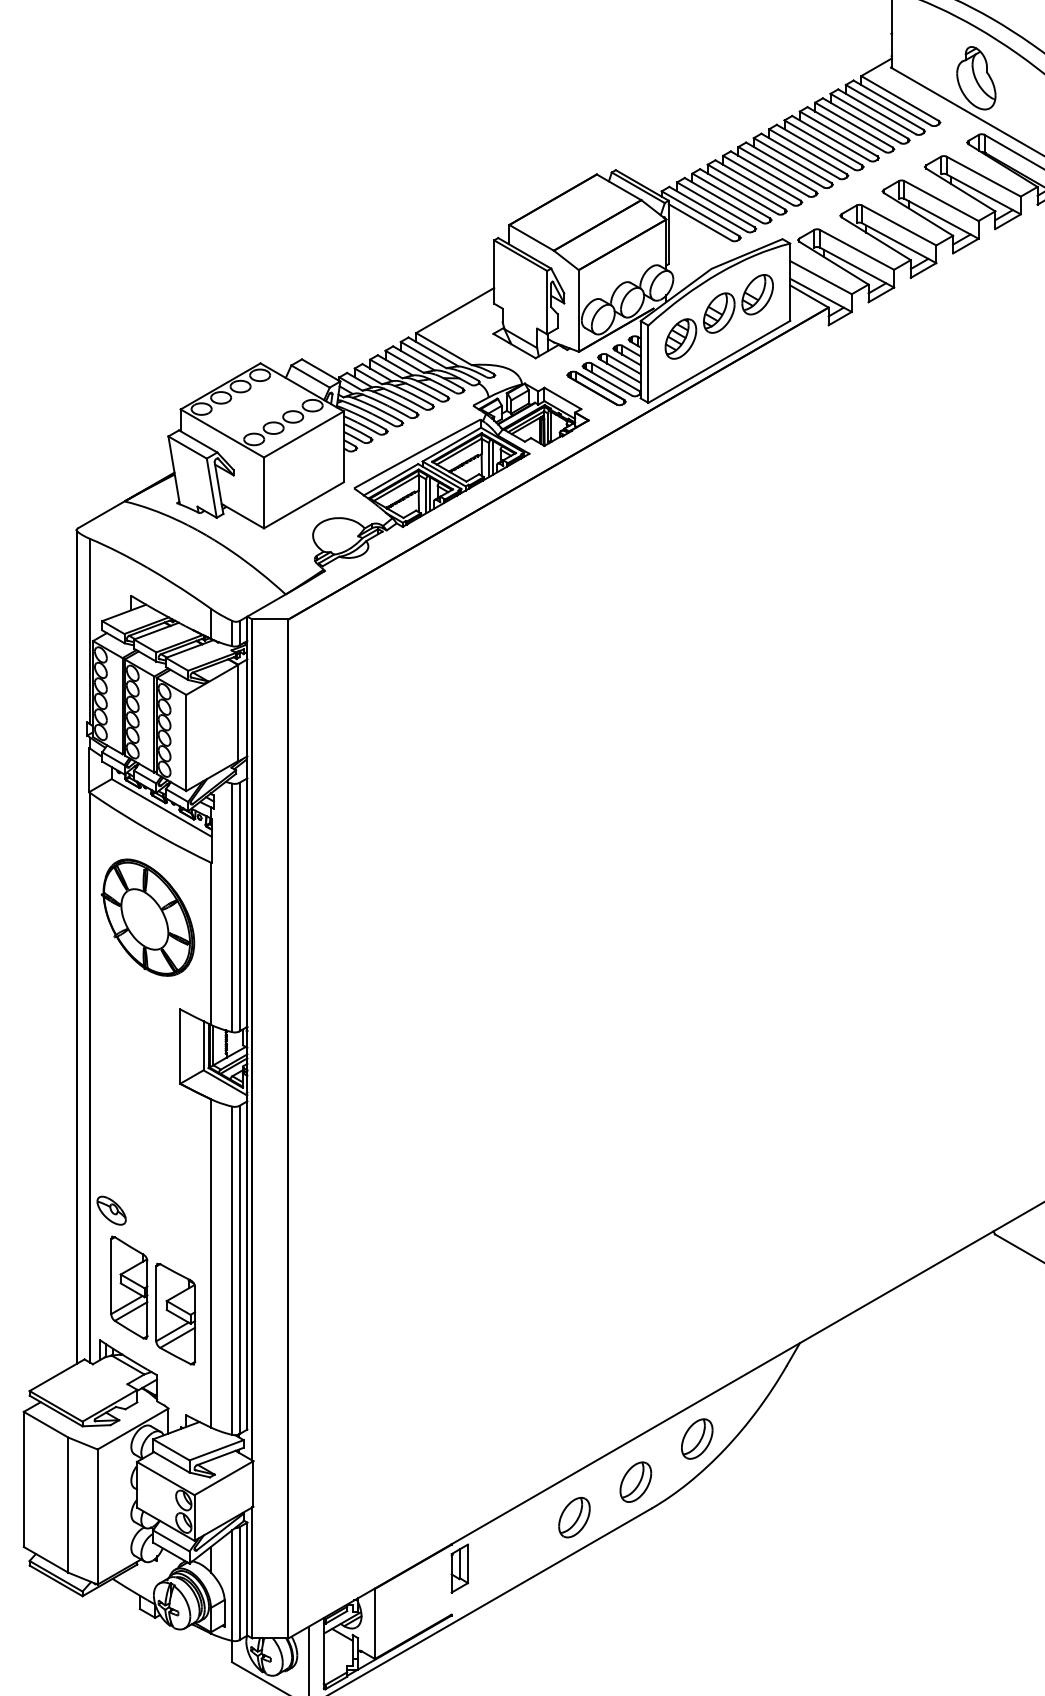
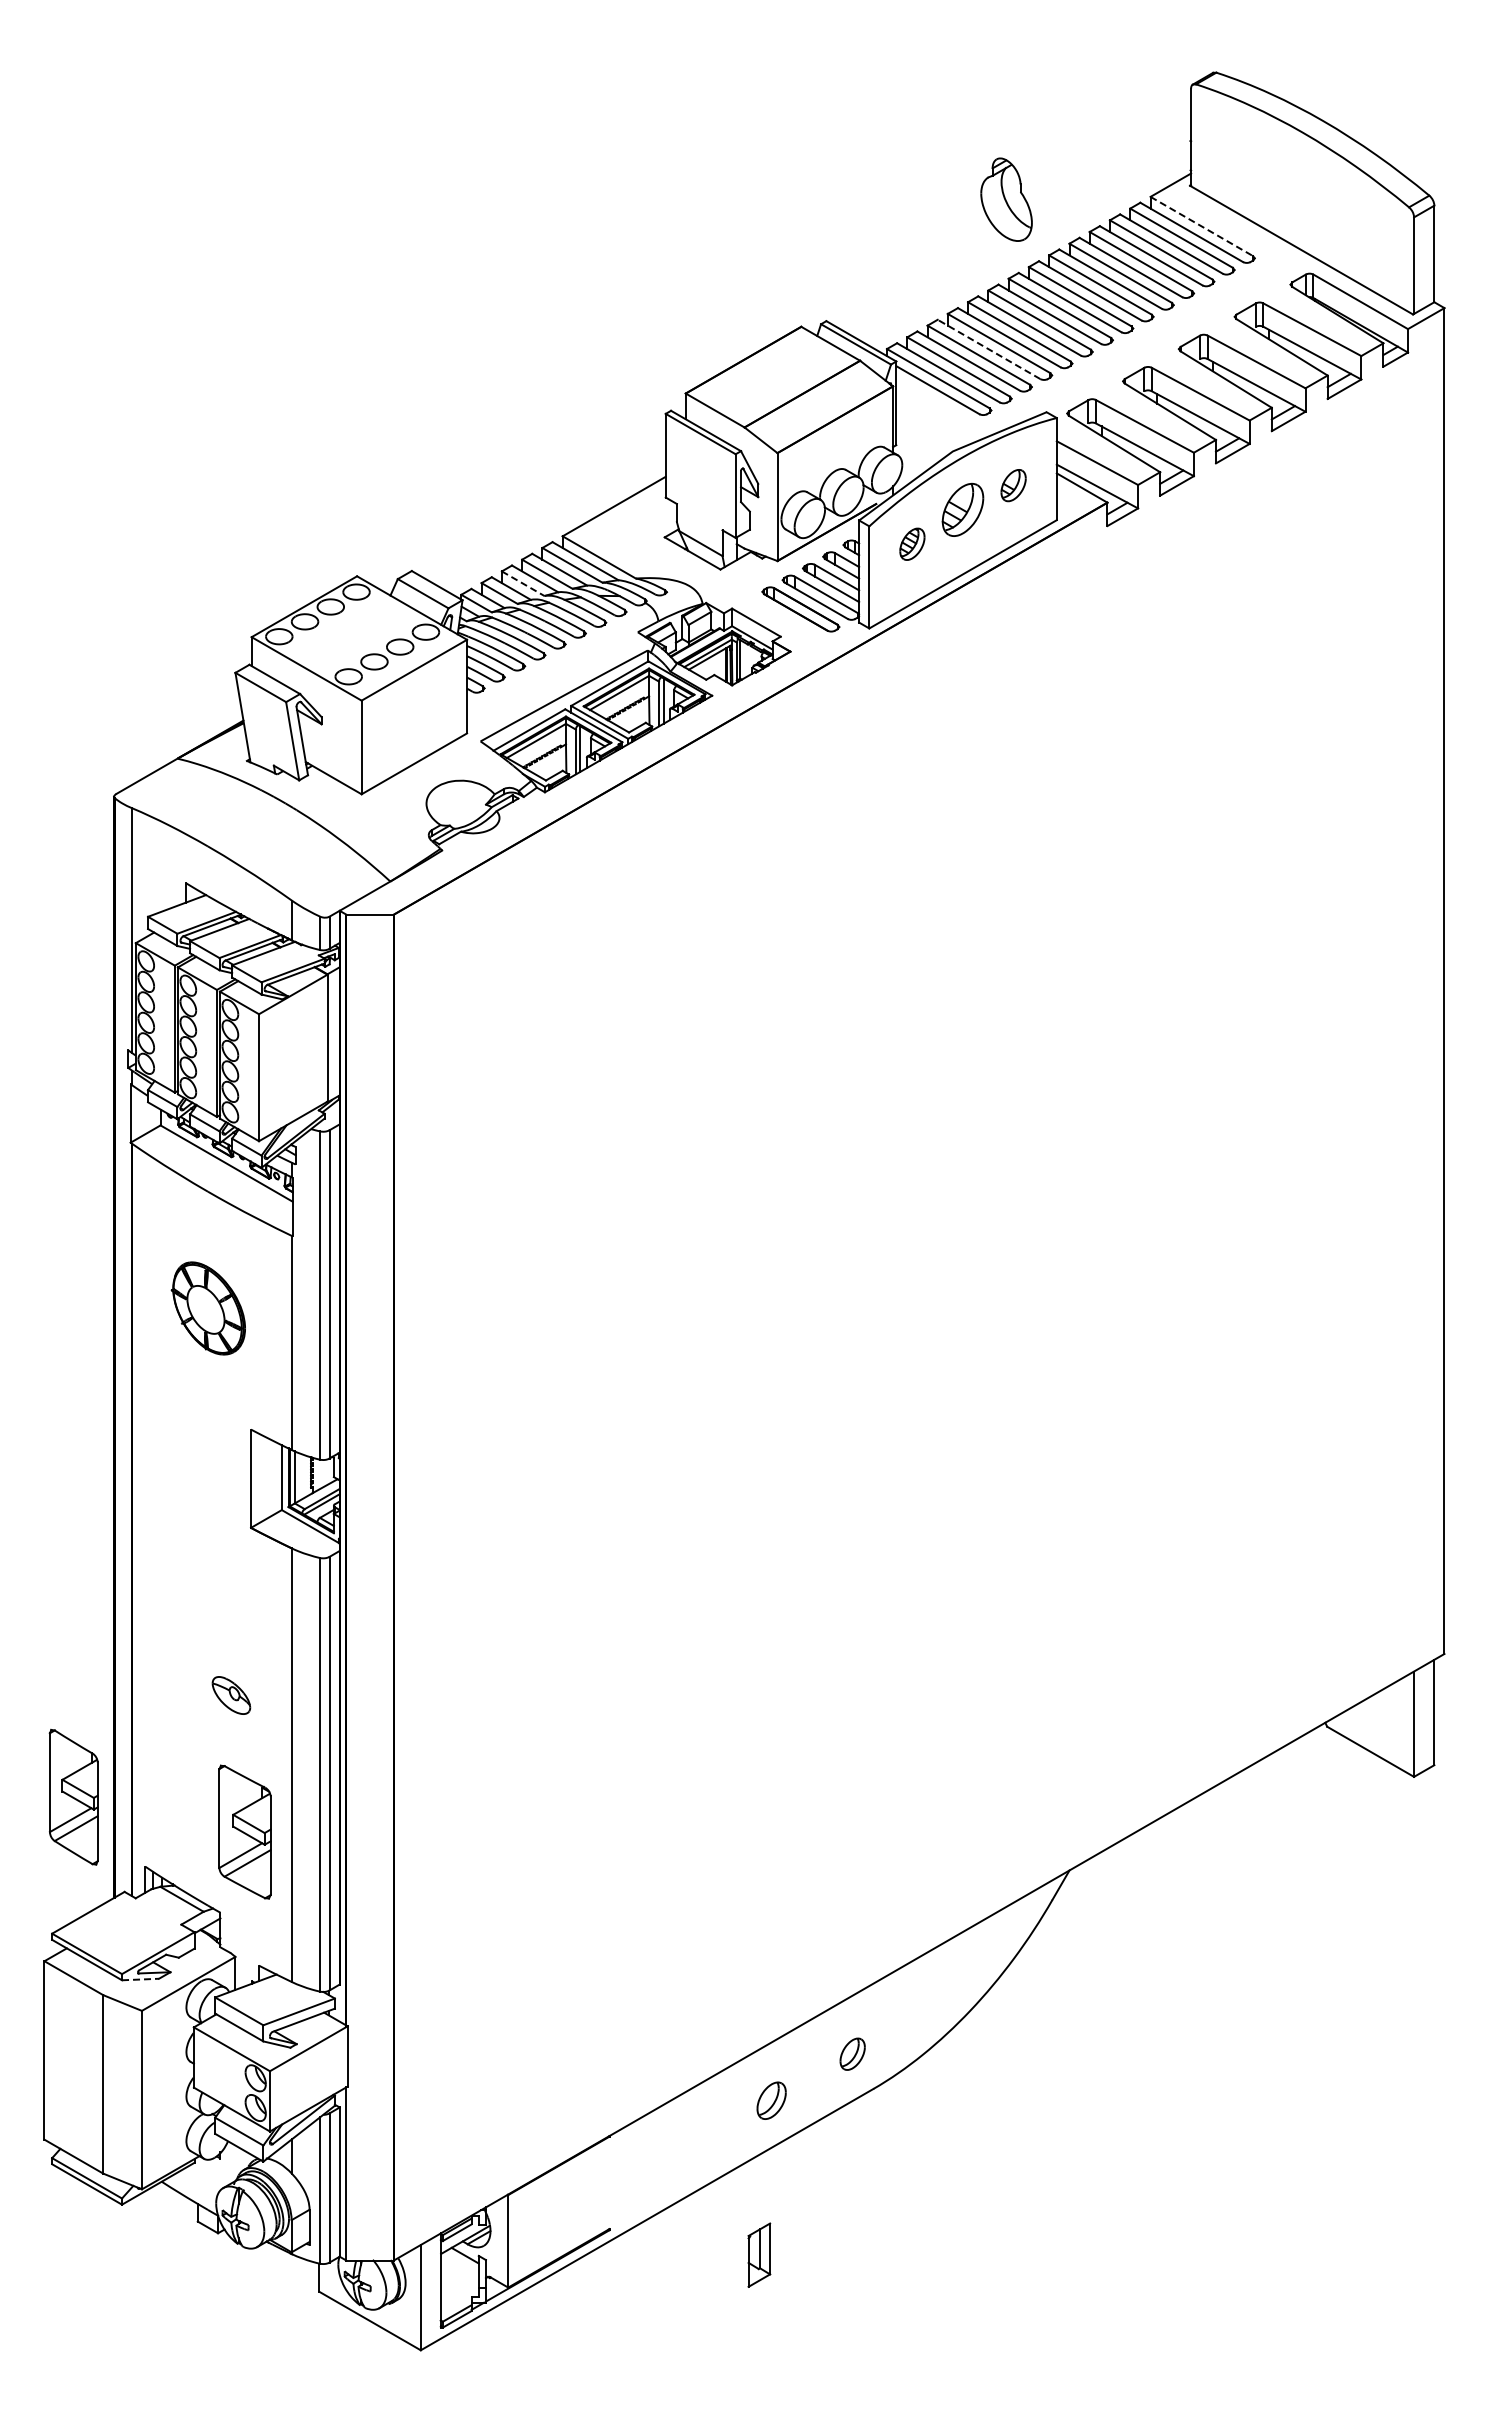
part: (976, 78) -> (1006, 199), moved
line: (900, 98) -> (1202, 226), solid -> dashed
line: (738, 191) -> (988, 349), solid -> dashed
part: (757, 294) -> (1013, 485), size x0.6
part: (681, 339) -> (912, 544), size x0.6
line: (386, 368) -> (523, 583), solid -> dashed
part: (148, 917) -> (208, 1308), size x0.6
part: (111, 1210) -> (231, 1695), moved
part: (129, 1287) -> (73, 1796), moved
line: (96, 1425) -> (140, 1979), solid -> dashed
part: (696, 1439) -> (933, 1997), removed
part: (635, 1482) -> (852, 2054), size x0.6
part: (574, 1517) -> (771, 2100), size x0.7
part: (459, 1568) -> (759, 2254), moved

